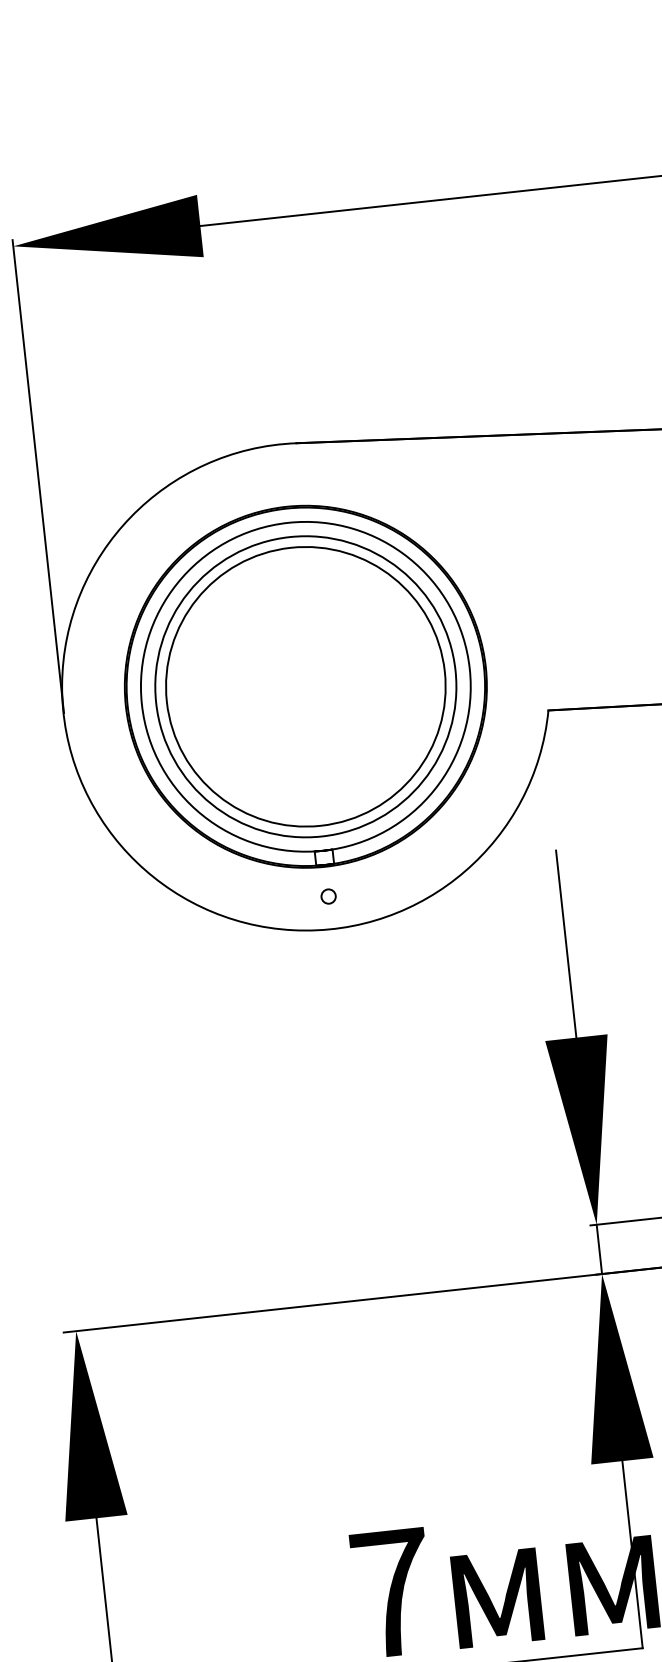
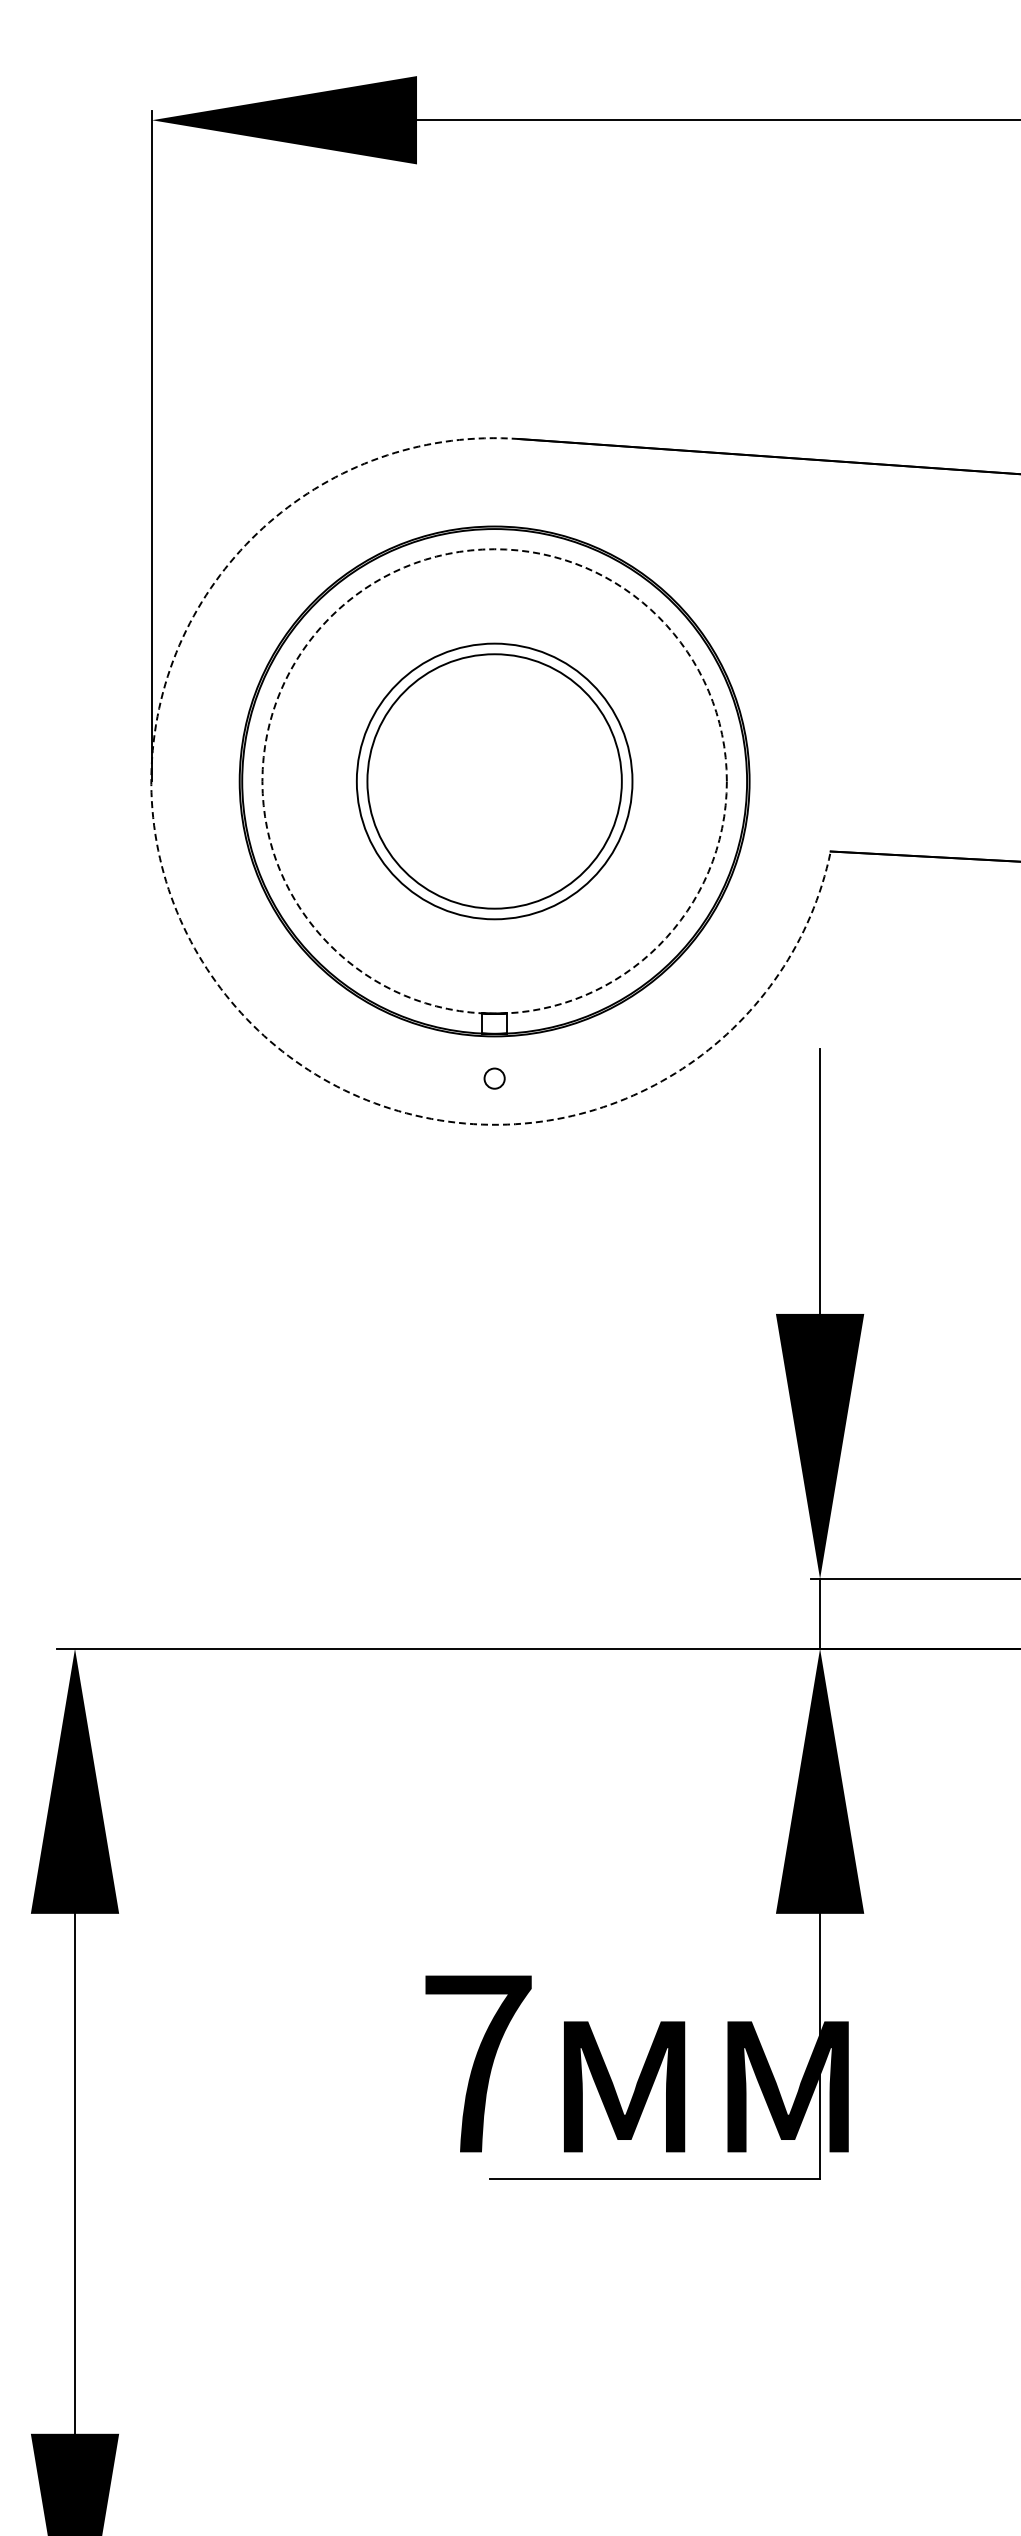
circle: (305, 686) -> (494, 781), size x0.6
circle: (305, 686) -> (494, 781), size x0.7
circle: (305, 686) -> (494, 781), solid -> dashed
arc: (128, 853) -> (220, 988), solid -> dashed

